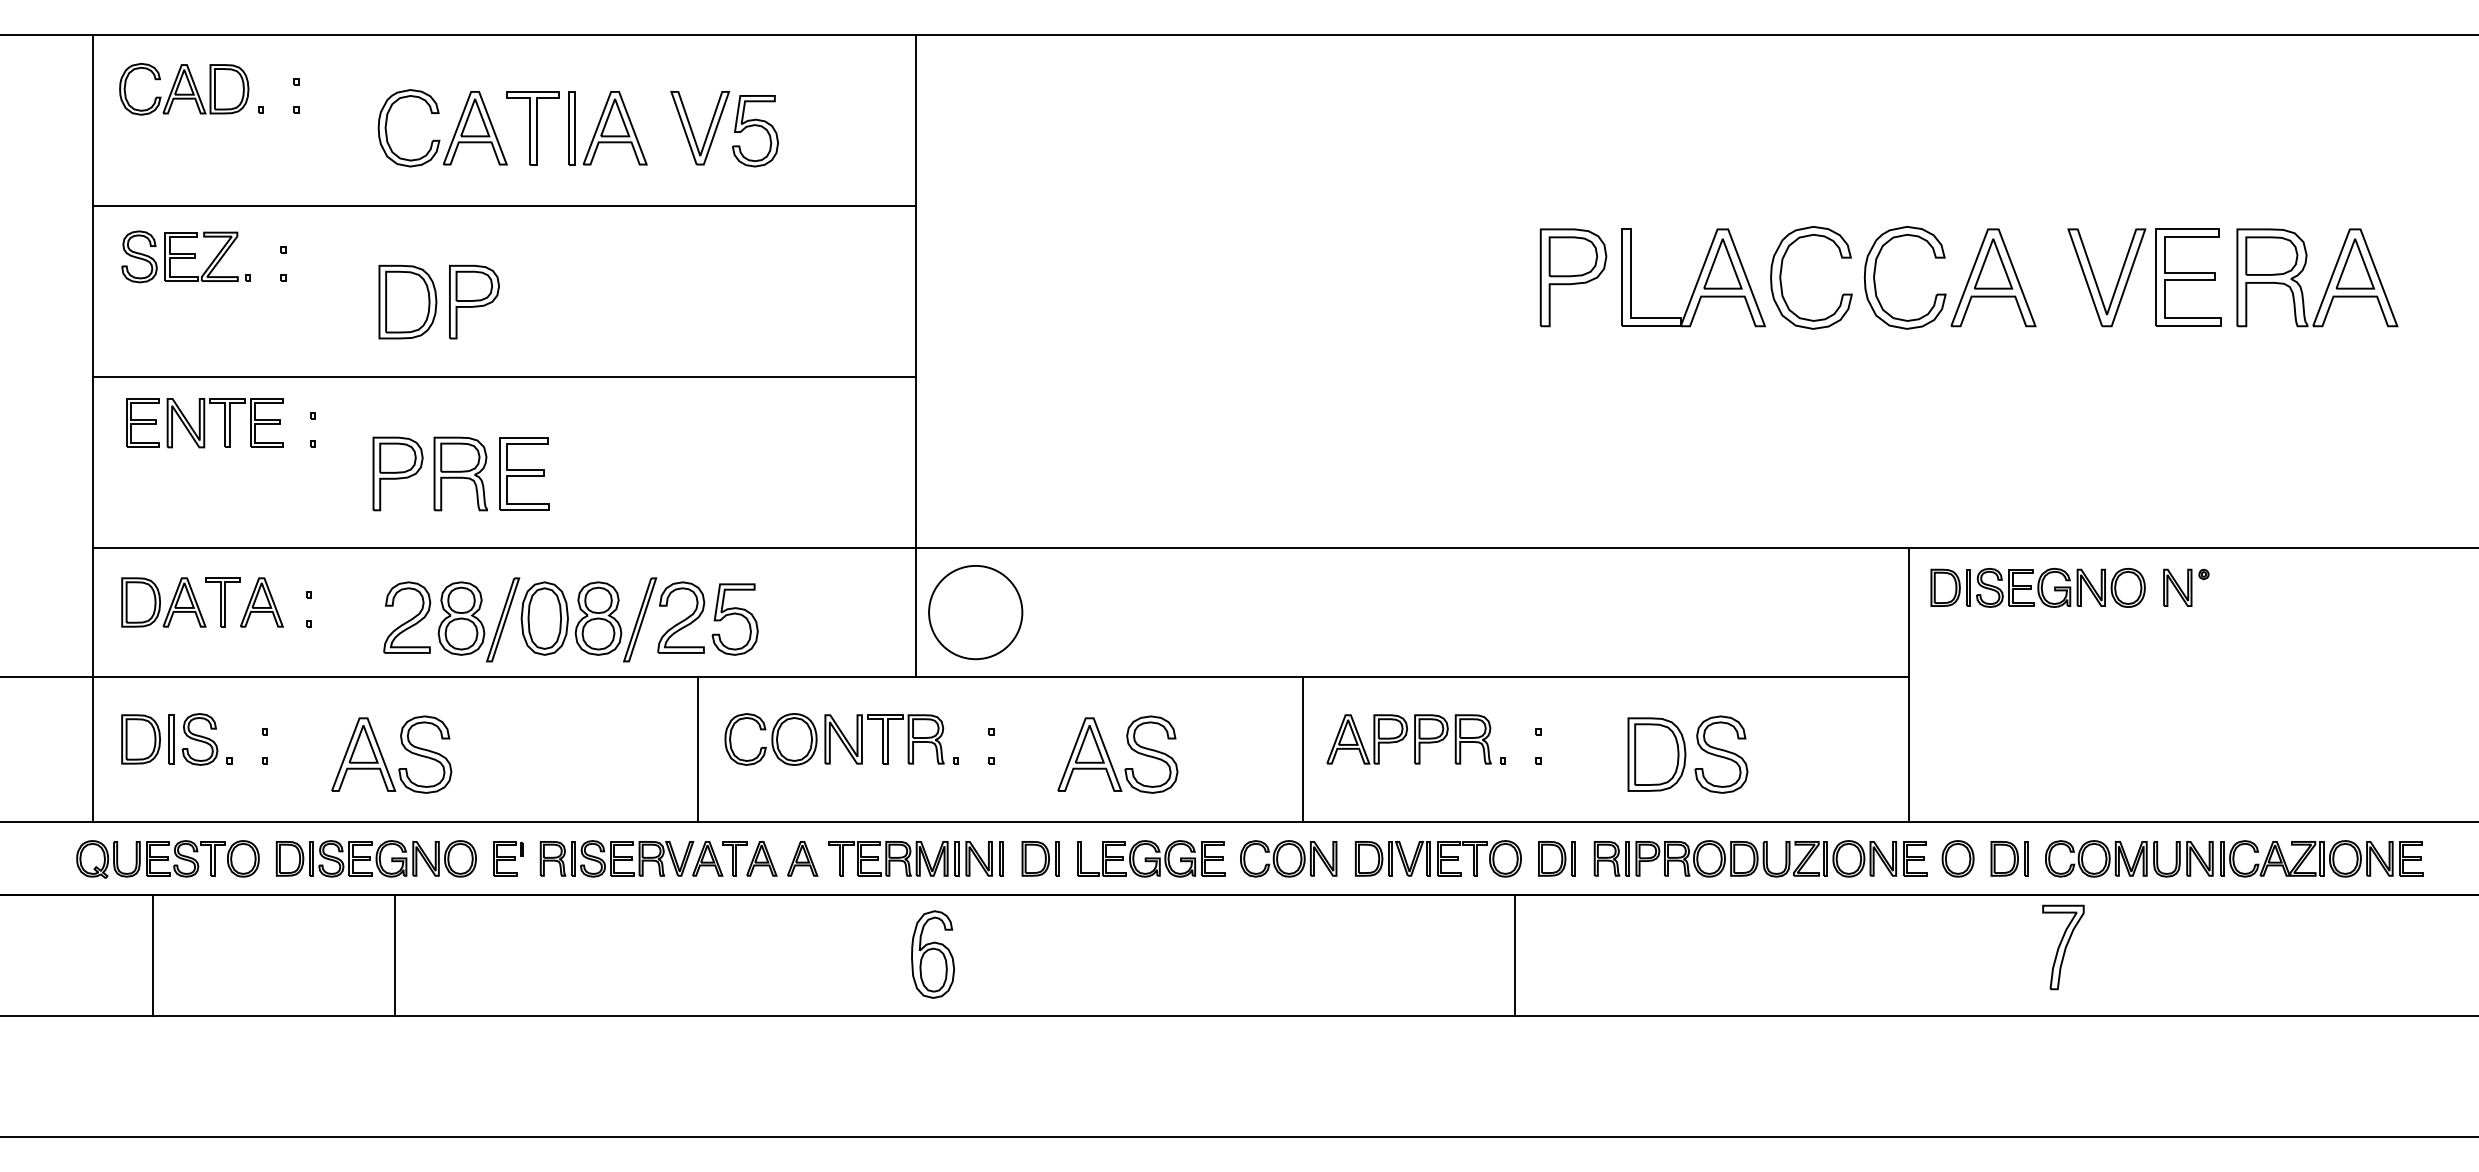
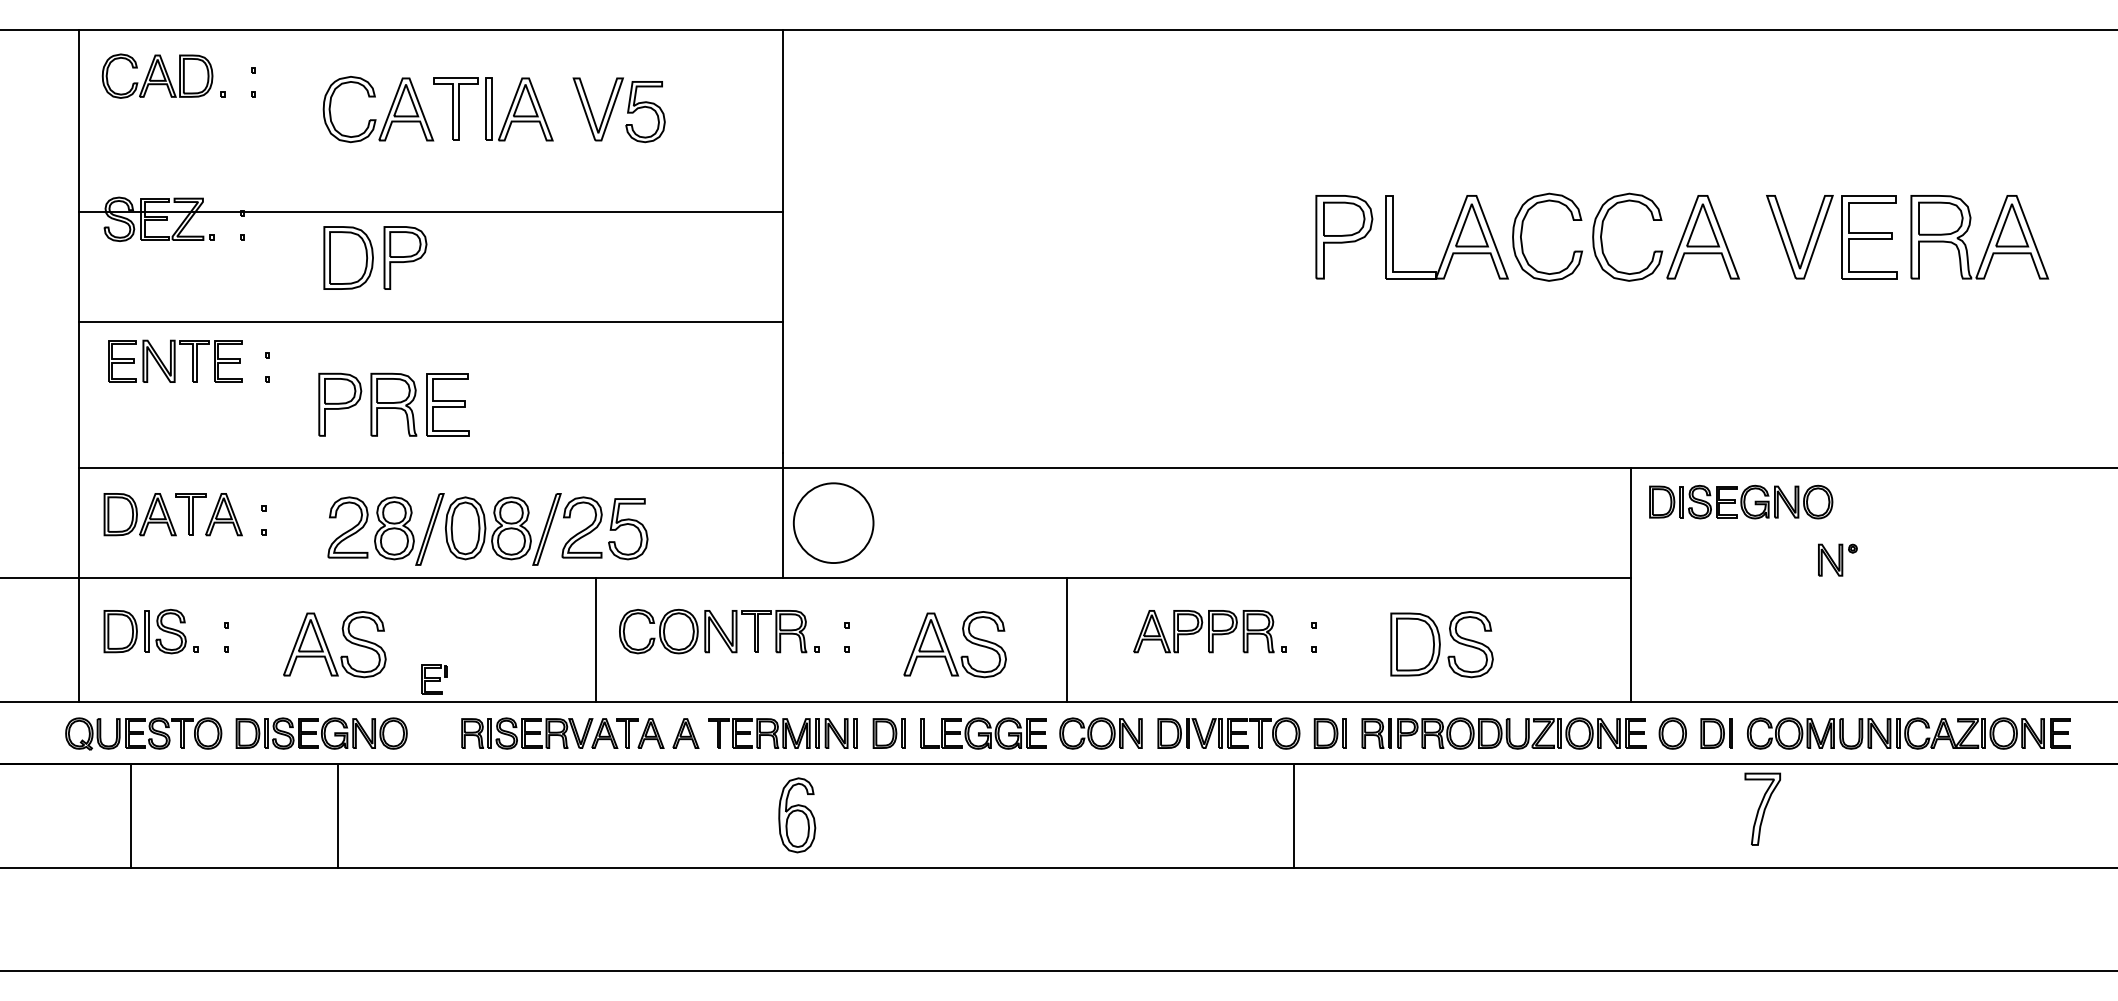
line: (503, 206) -> (430, 212), moved
part: (2186, 587) -> (1838, 559), moved
line: (1303, 749) -> (1067, 640), moved
part: (508, 858) -> (434, 679), moved

